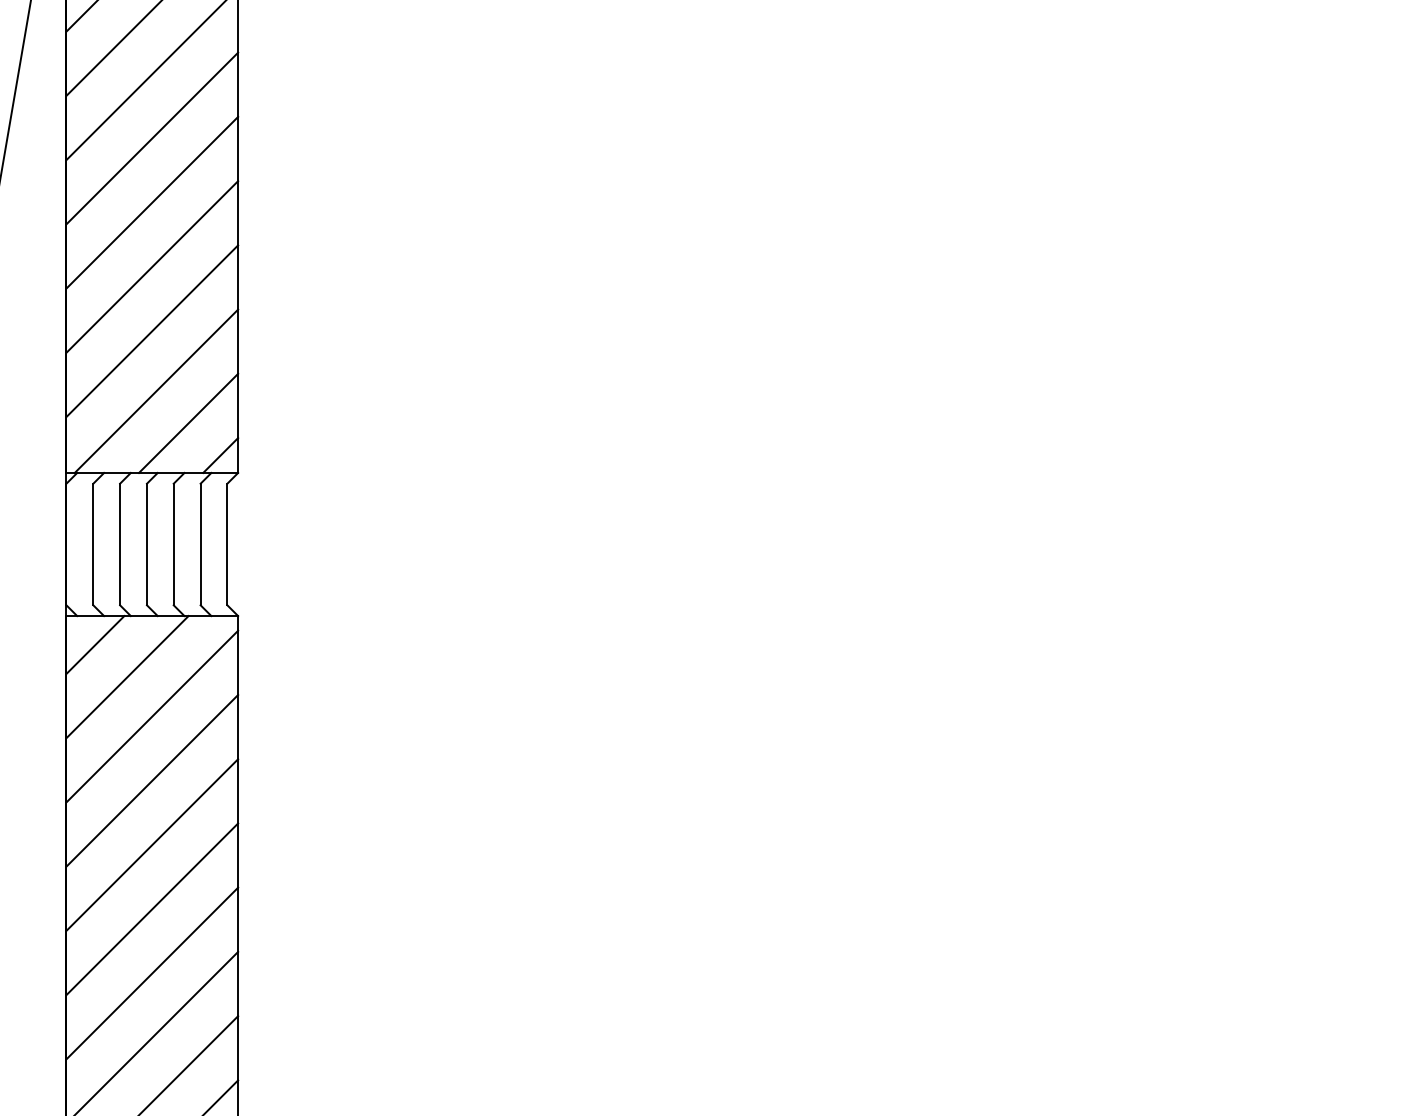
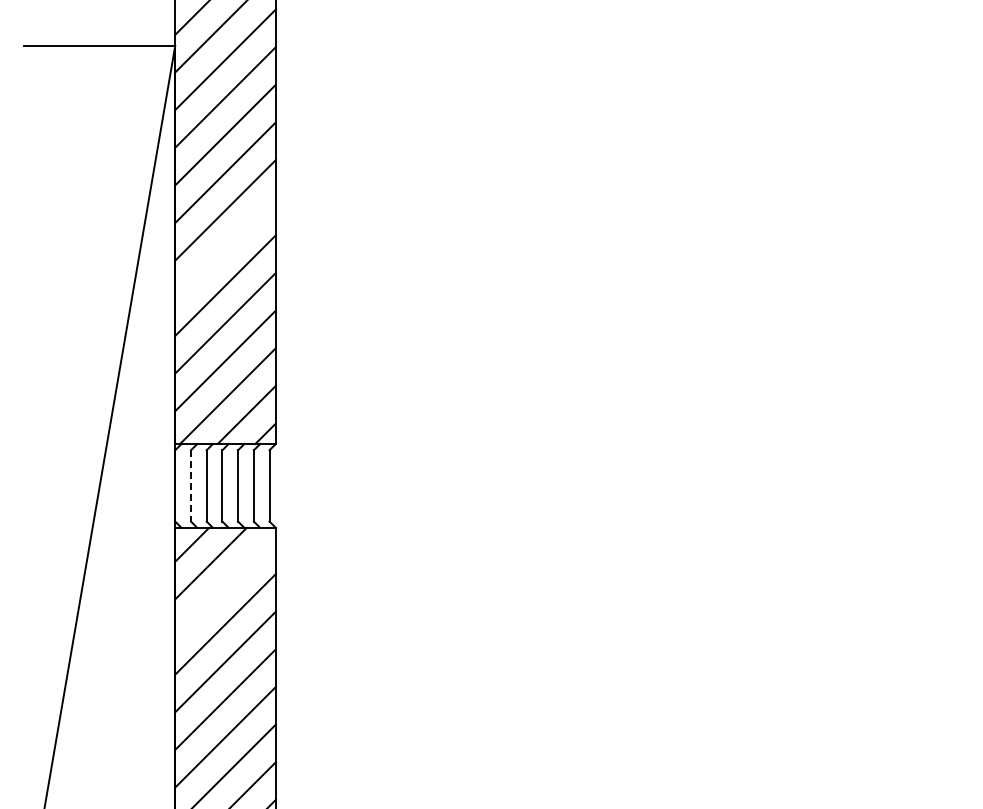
line: (152, 137) -> (225, 247), removed
line: (94, 543) -> (191, 485), solid -> dashed
line: (152, 716) -> (225, 586), removed

